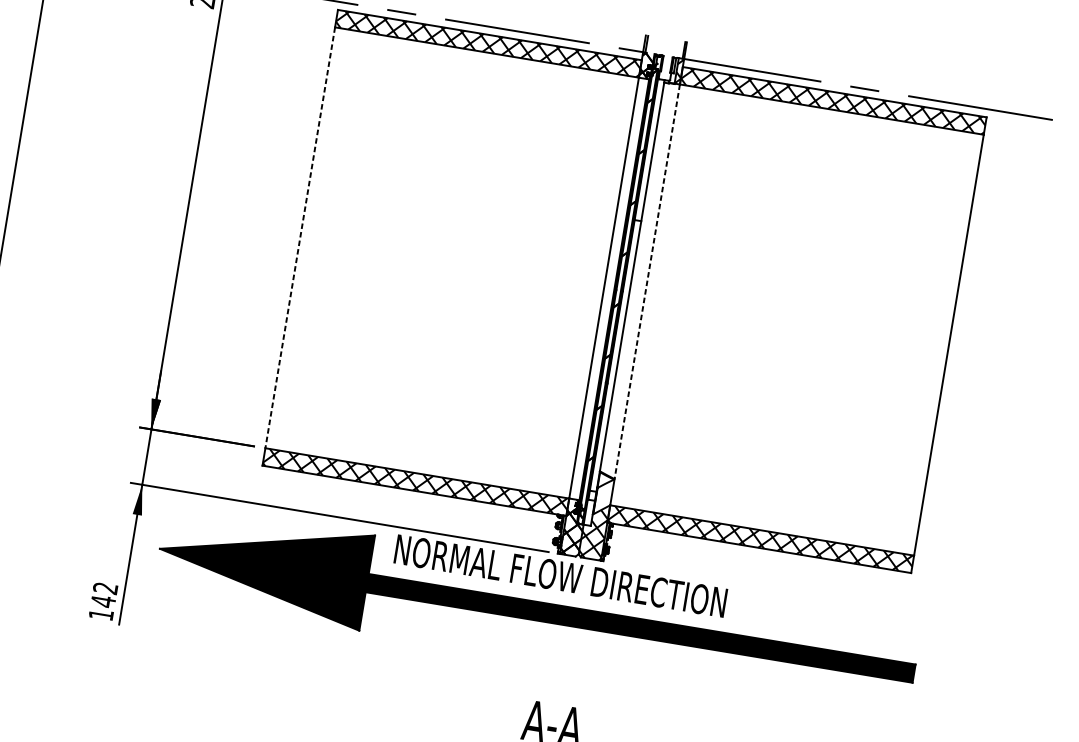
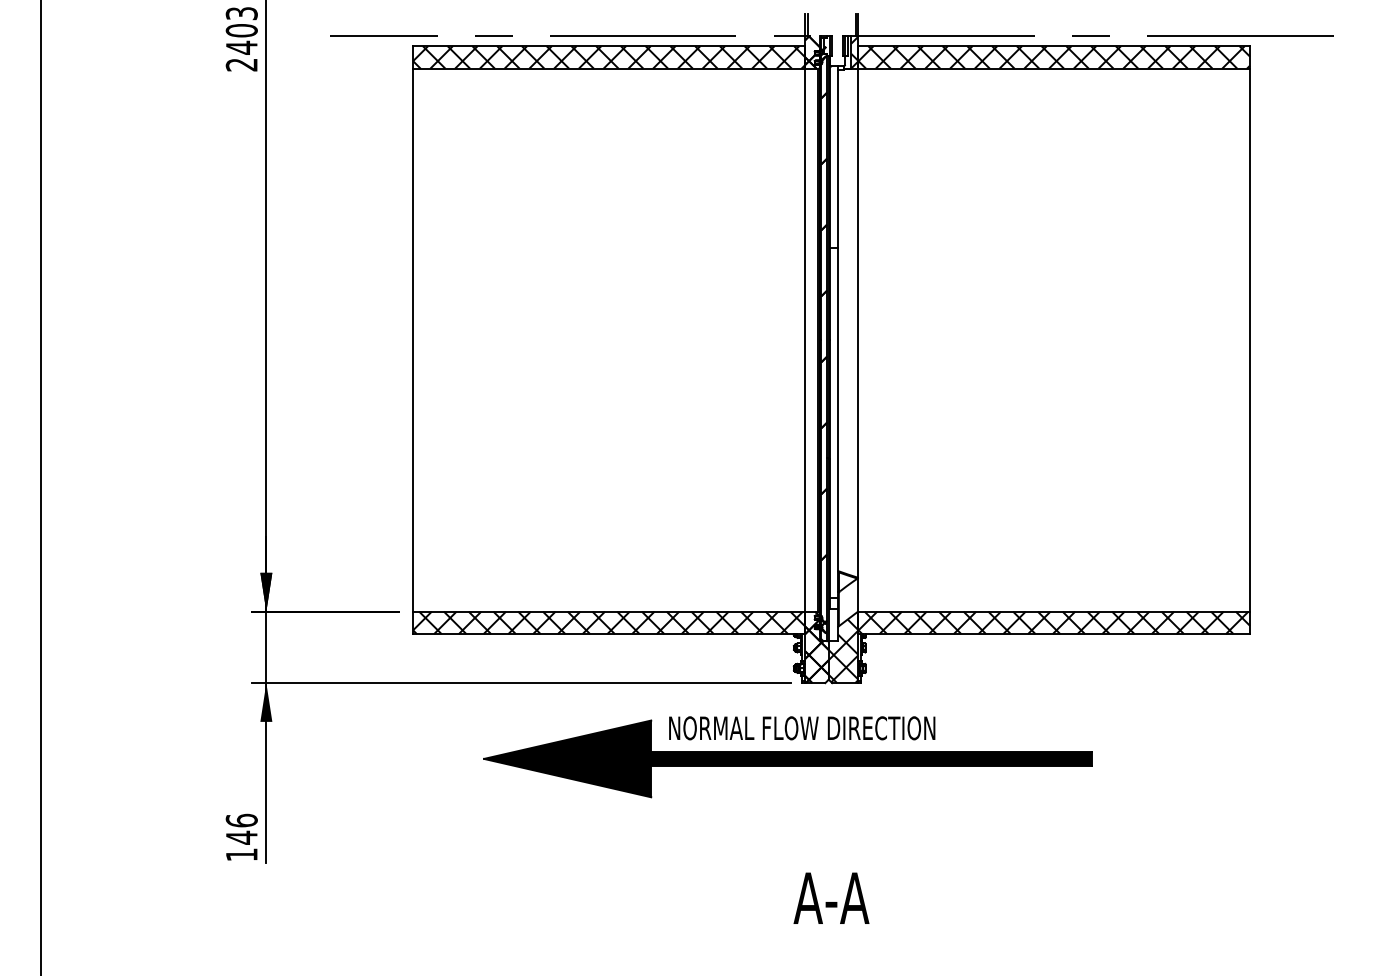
line: (300, 238) -> (413, 340), dashed -> solid
line: (647, 282) -> (858, 323), dashed -> solid
text: (105, 588) -> (241, 820), 142 -> 146
part: (536, 609) -> (787, 757), size x0.62

